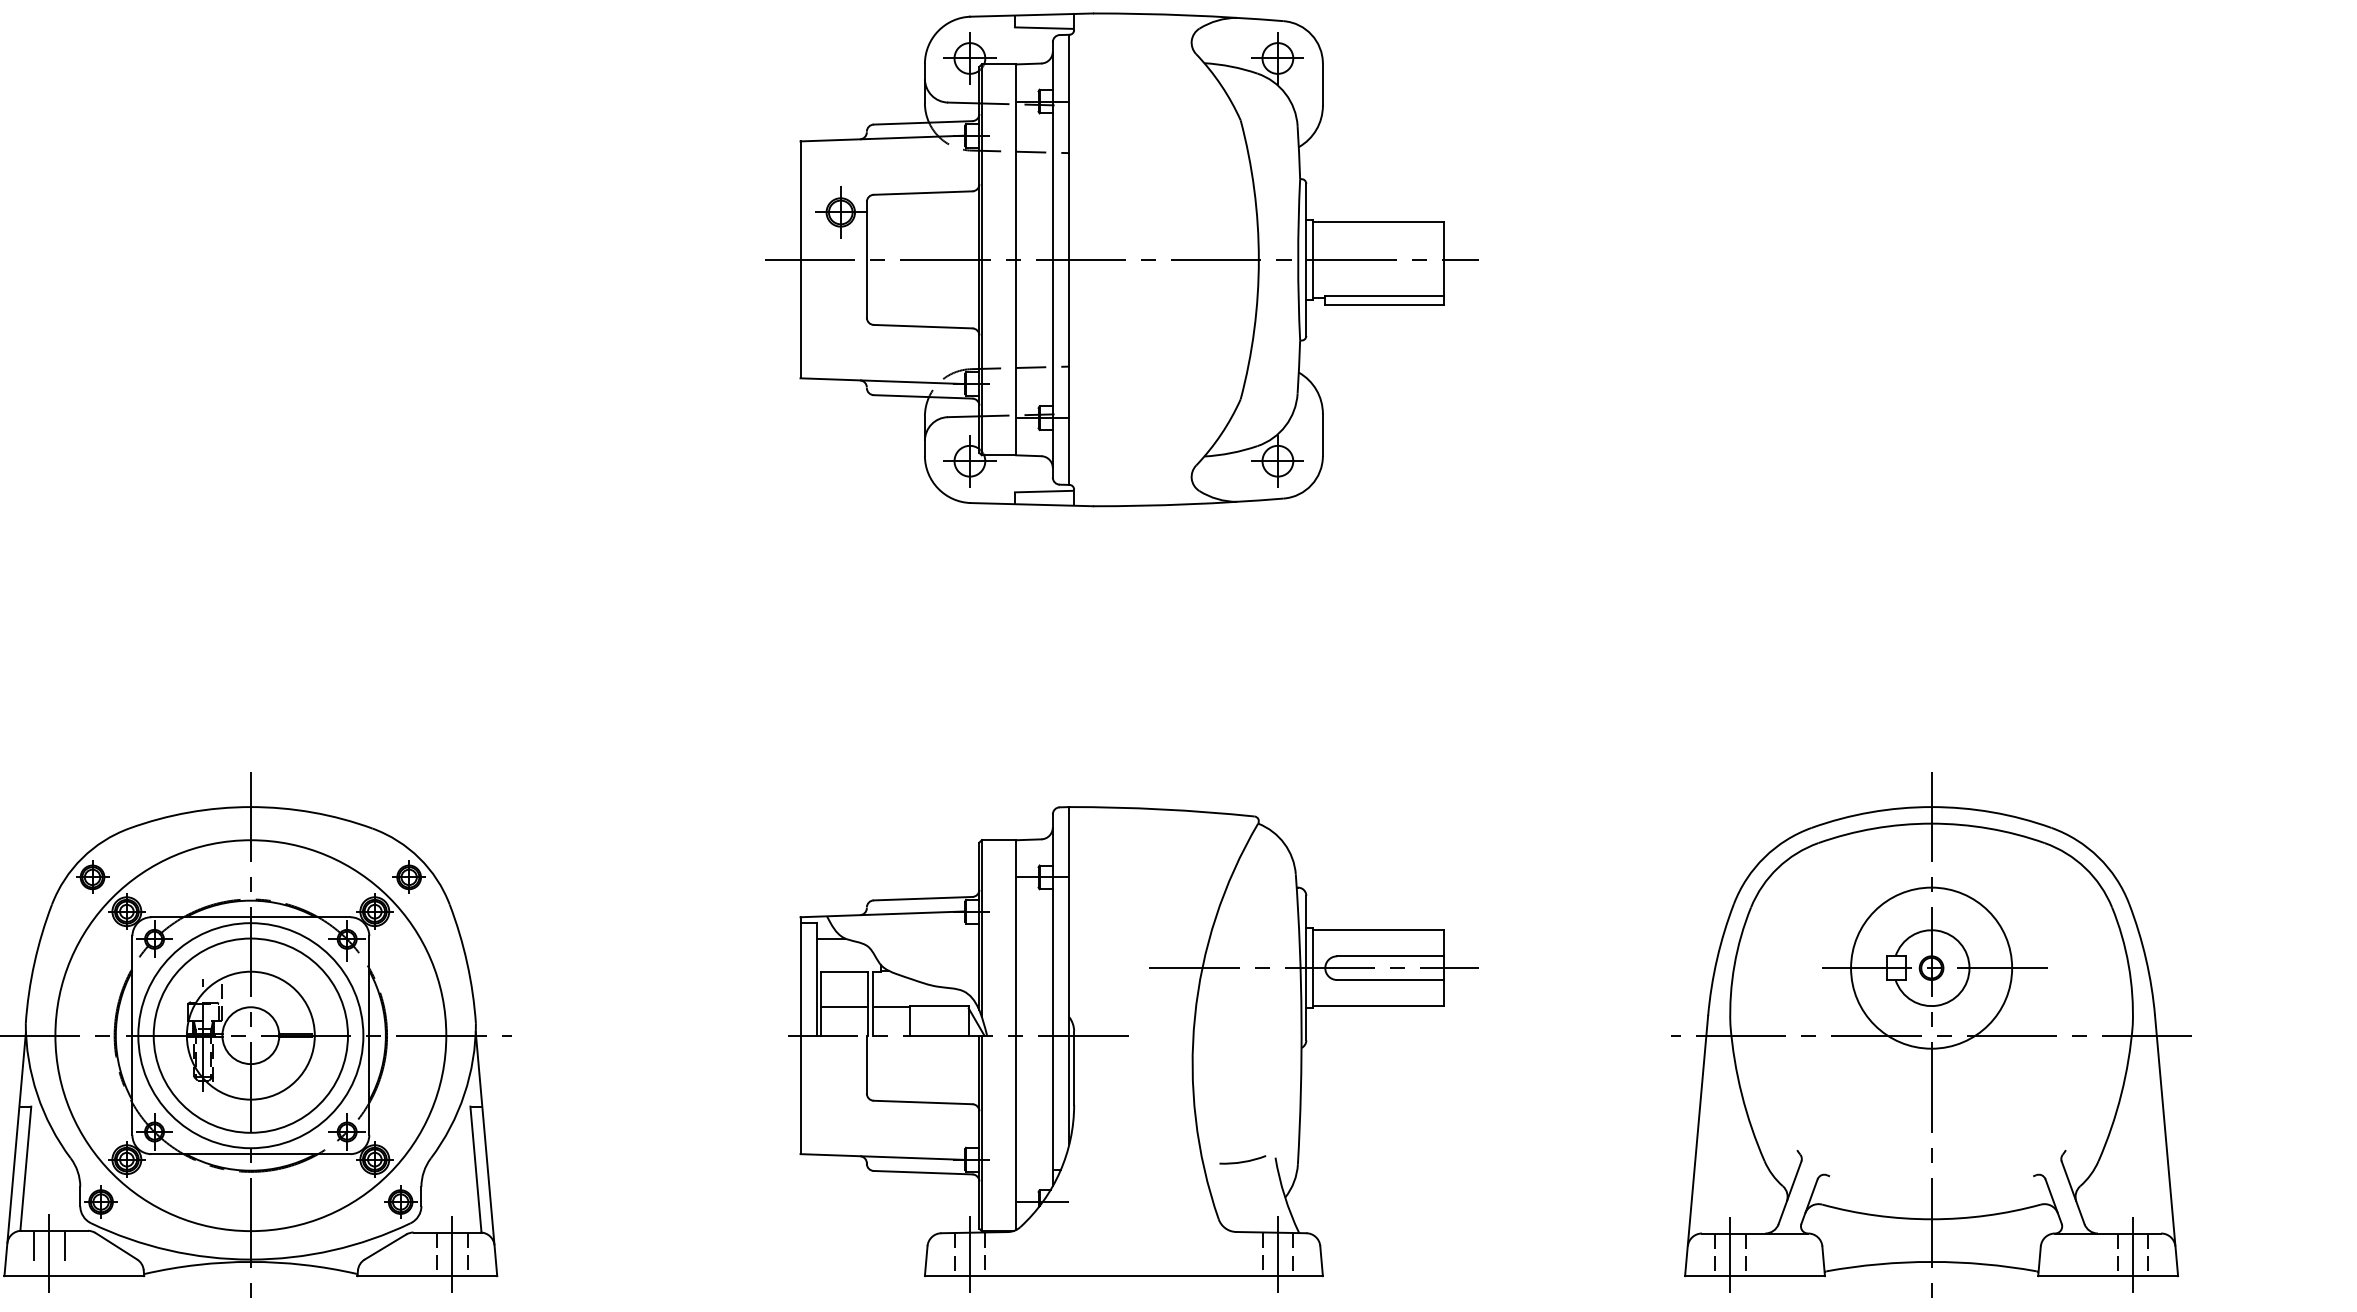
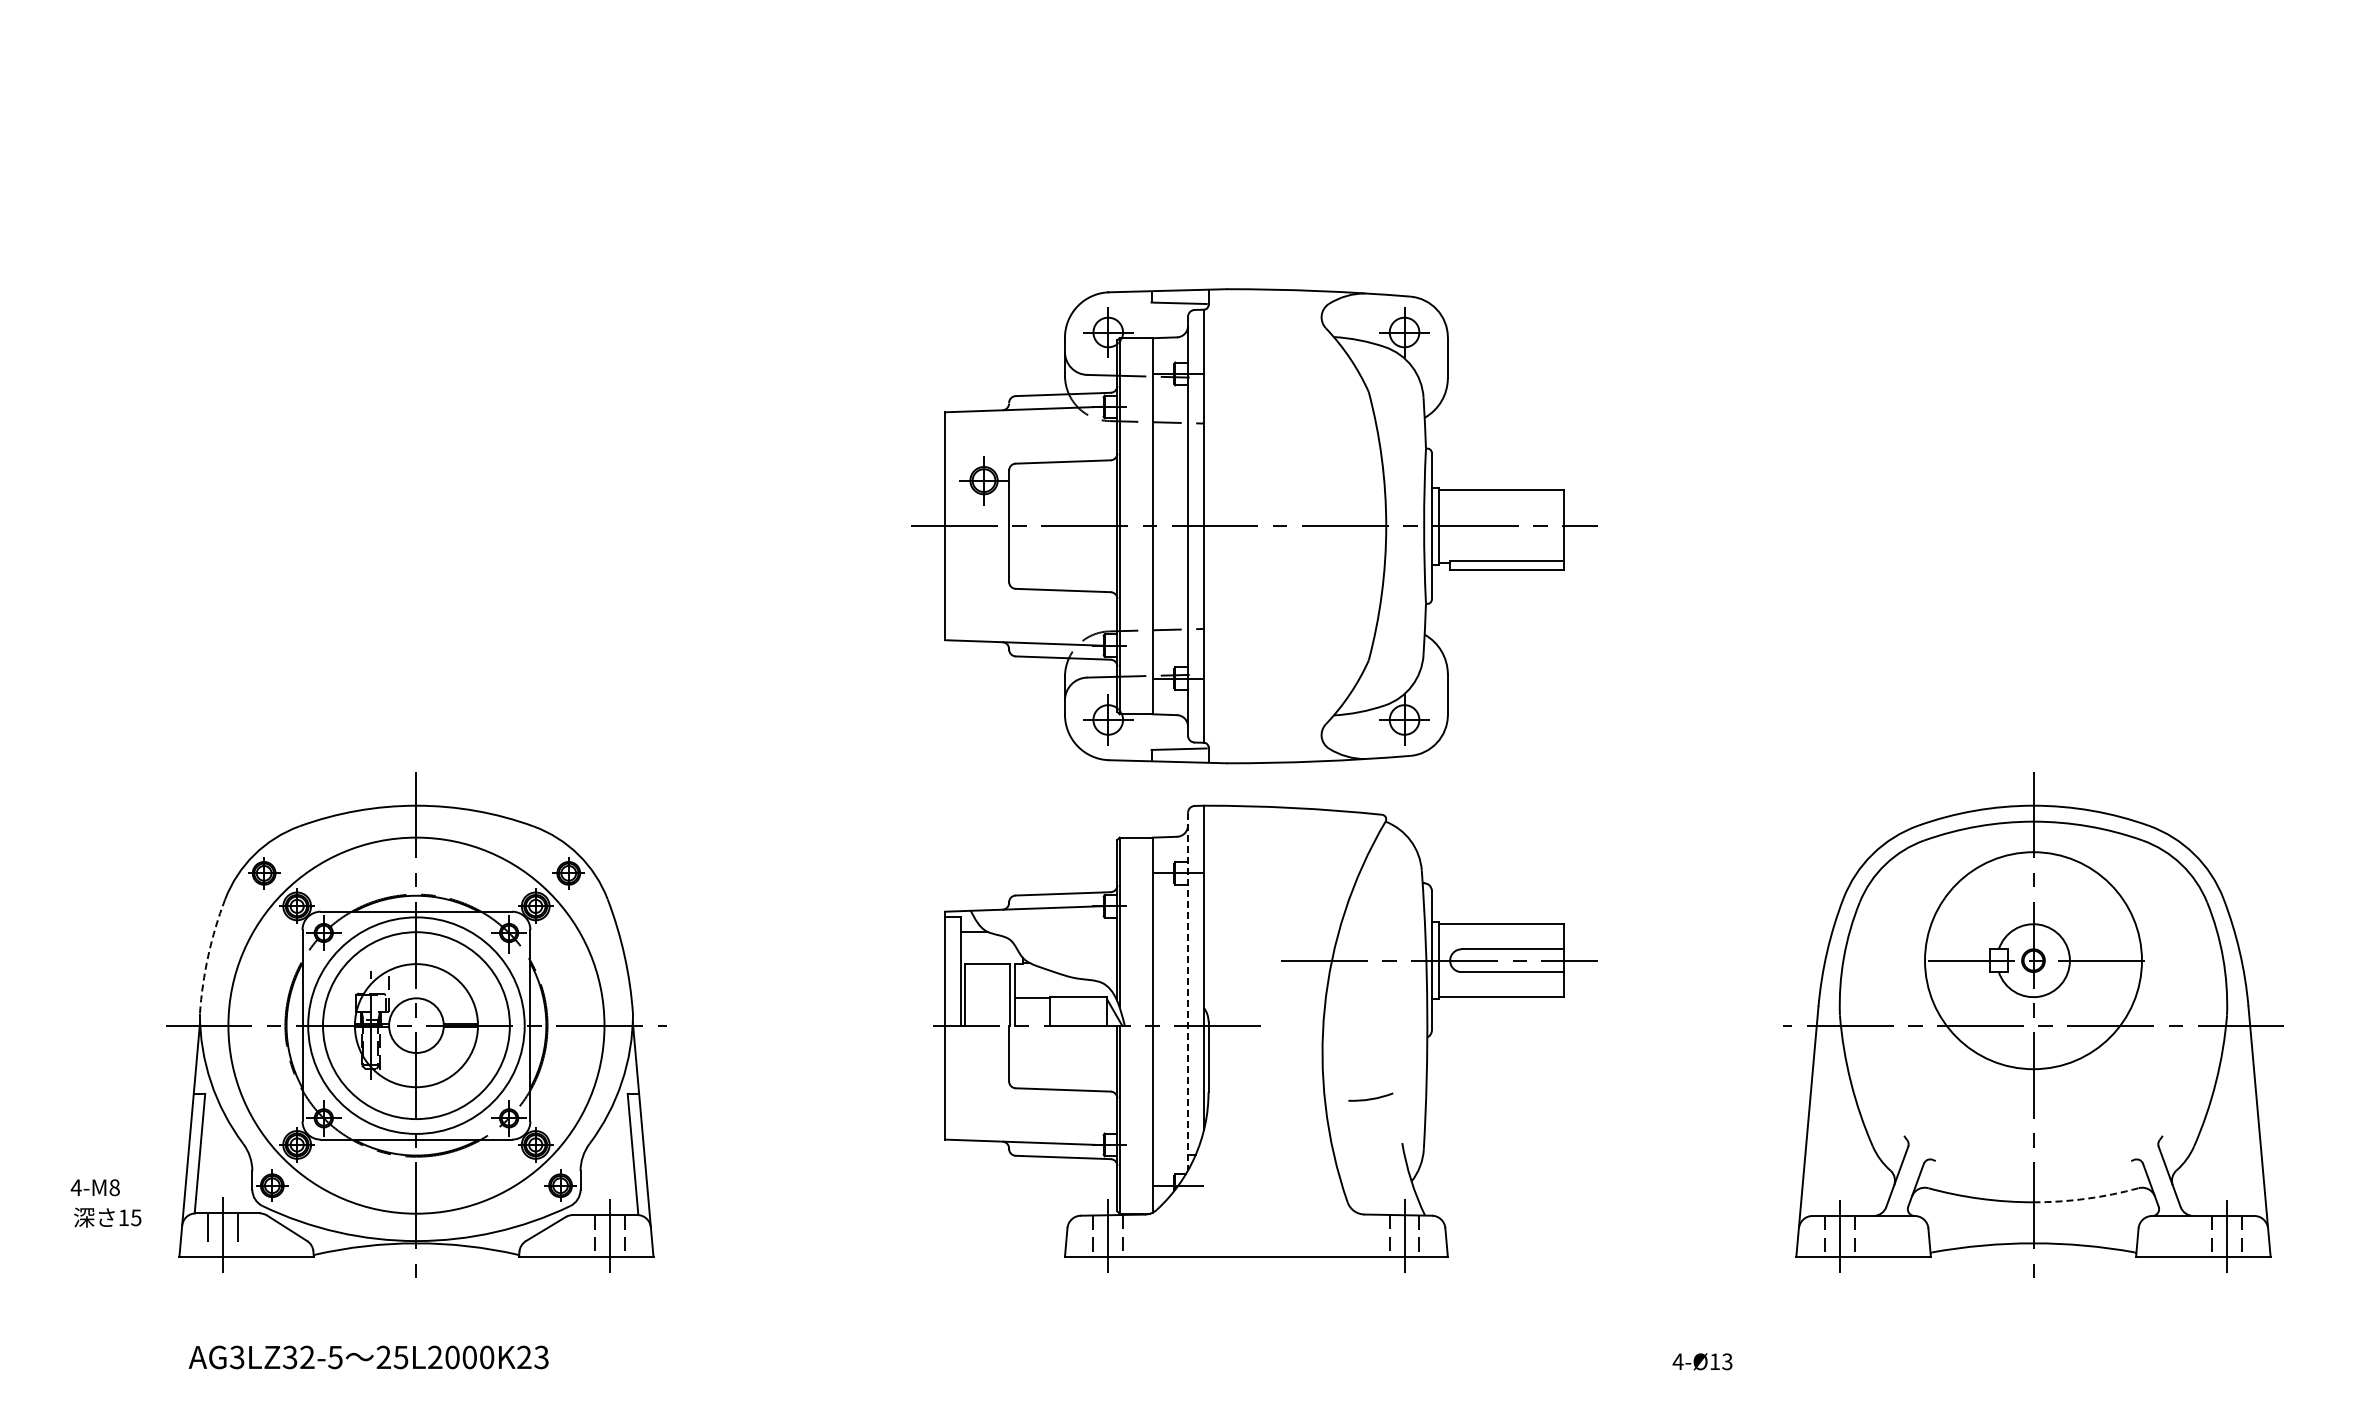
part: (1121, 260) -> (1254, 526), moved
arc: (34, 962) -> (208, 955), solid -> dashed
circle: (1930, 967) -> (2032, 960), size x1.4
line: (1053, 1000) -> (1188, 991), solid -> dashed
line: (844, 1007) -> (987, 998), removed
arc: (1242, 1161) -> (1370, 1098), moved
arc: (1986, 1215) -> (2086, 1198), solid -> dashed

